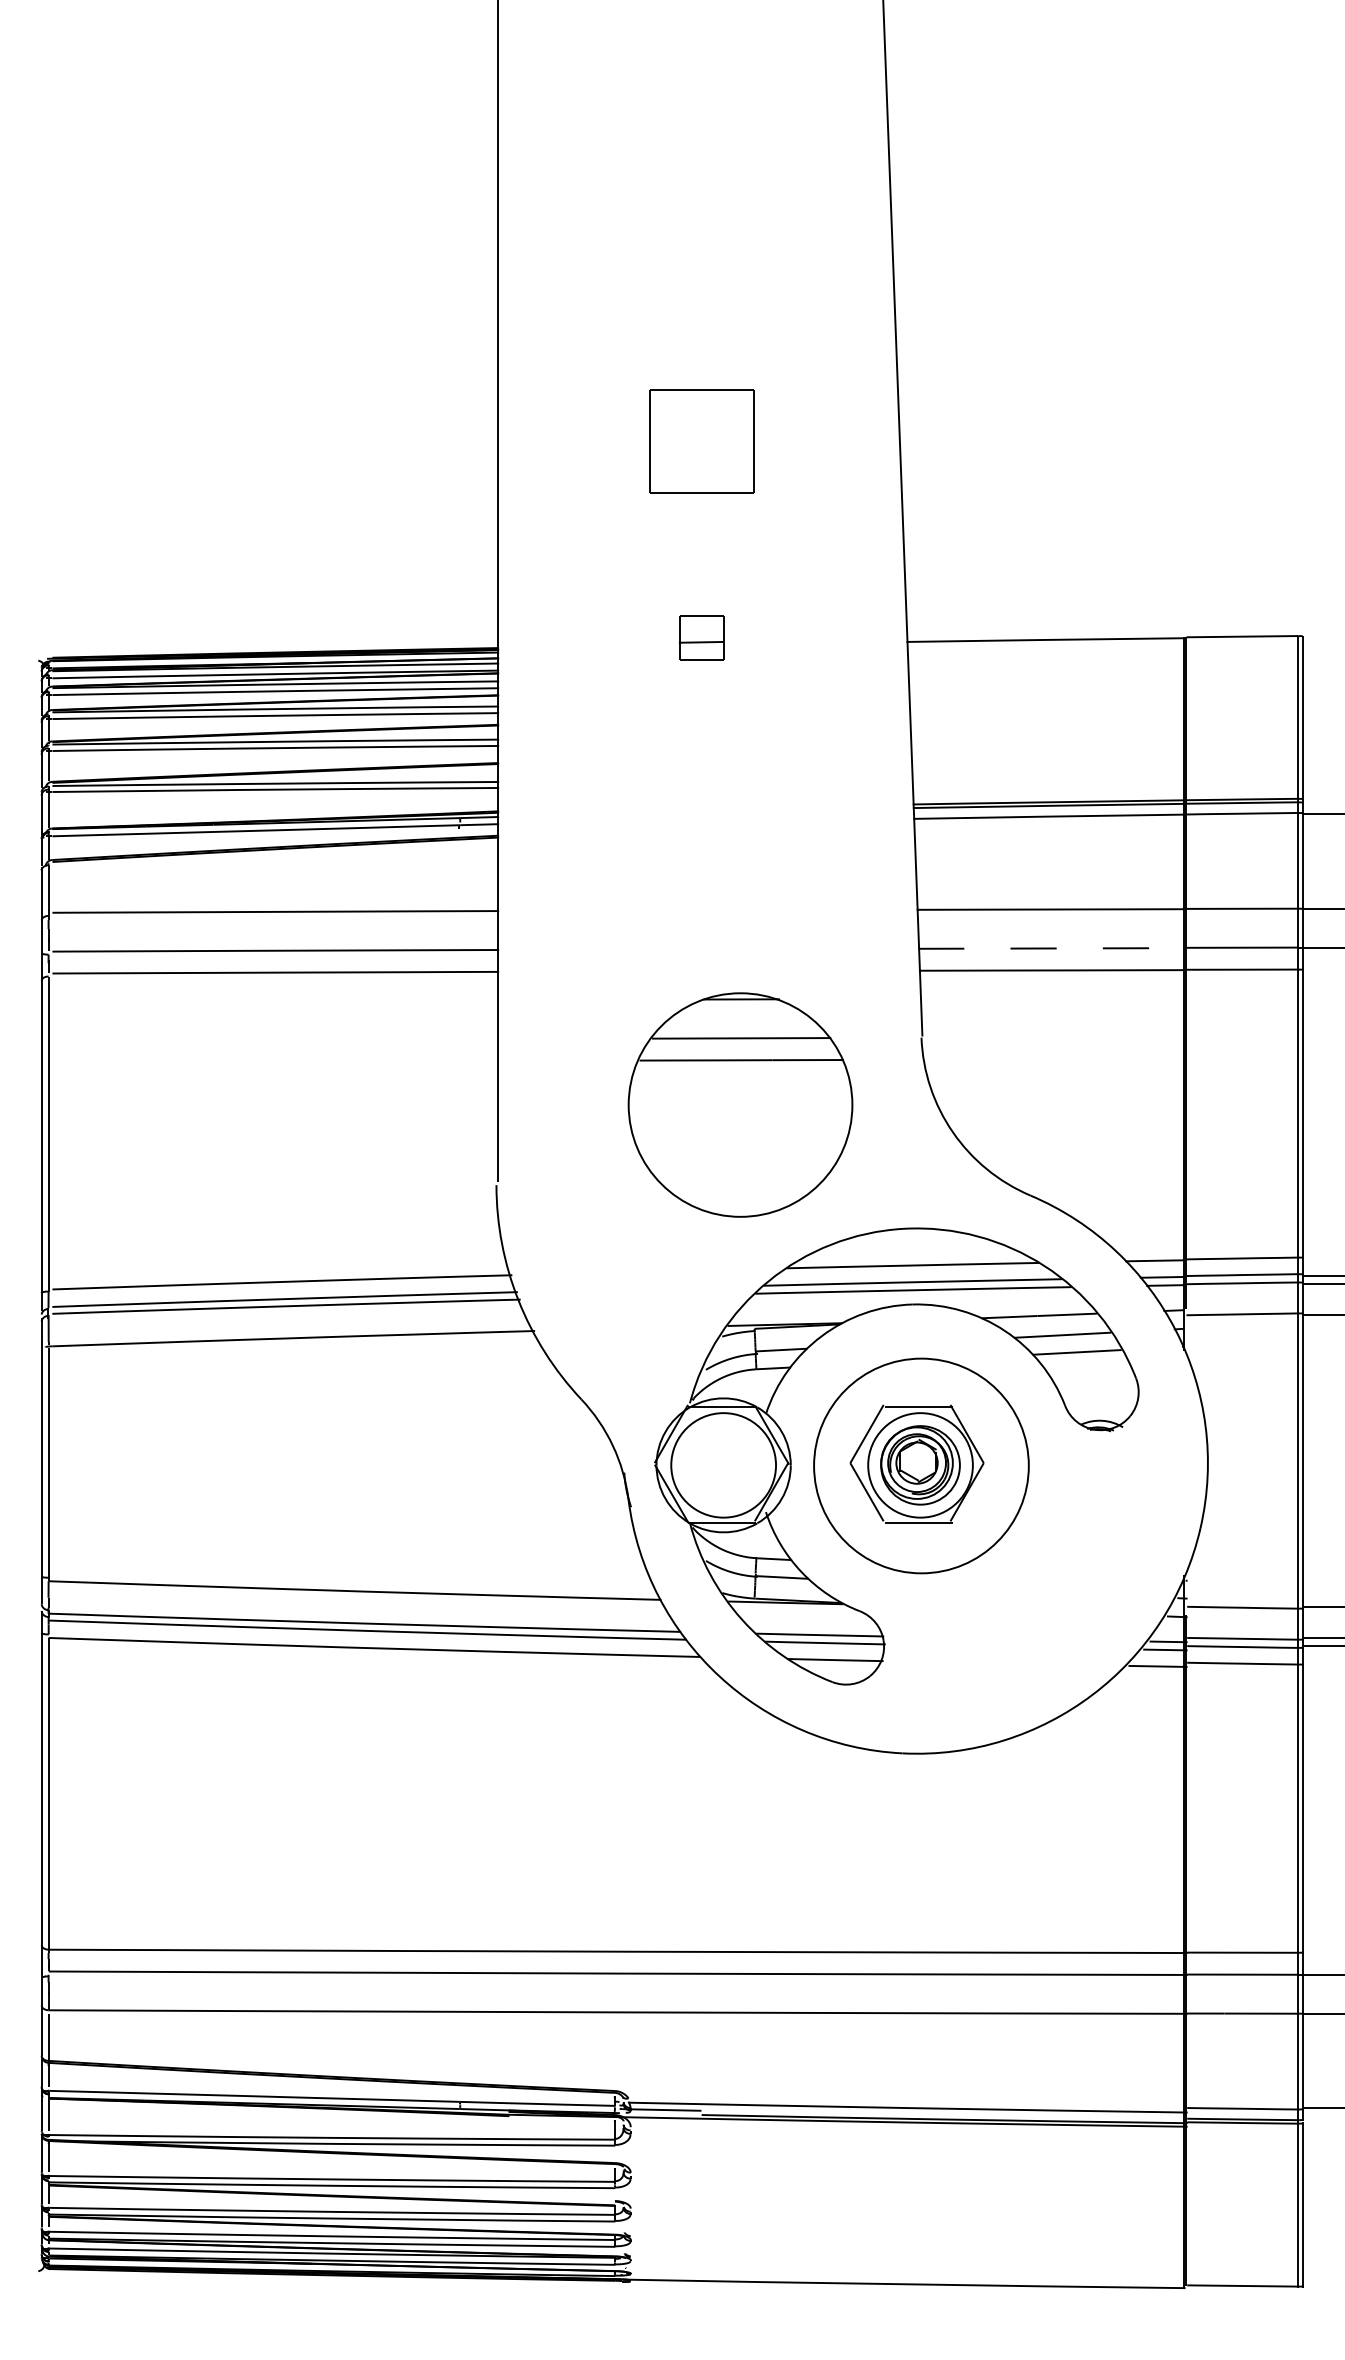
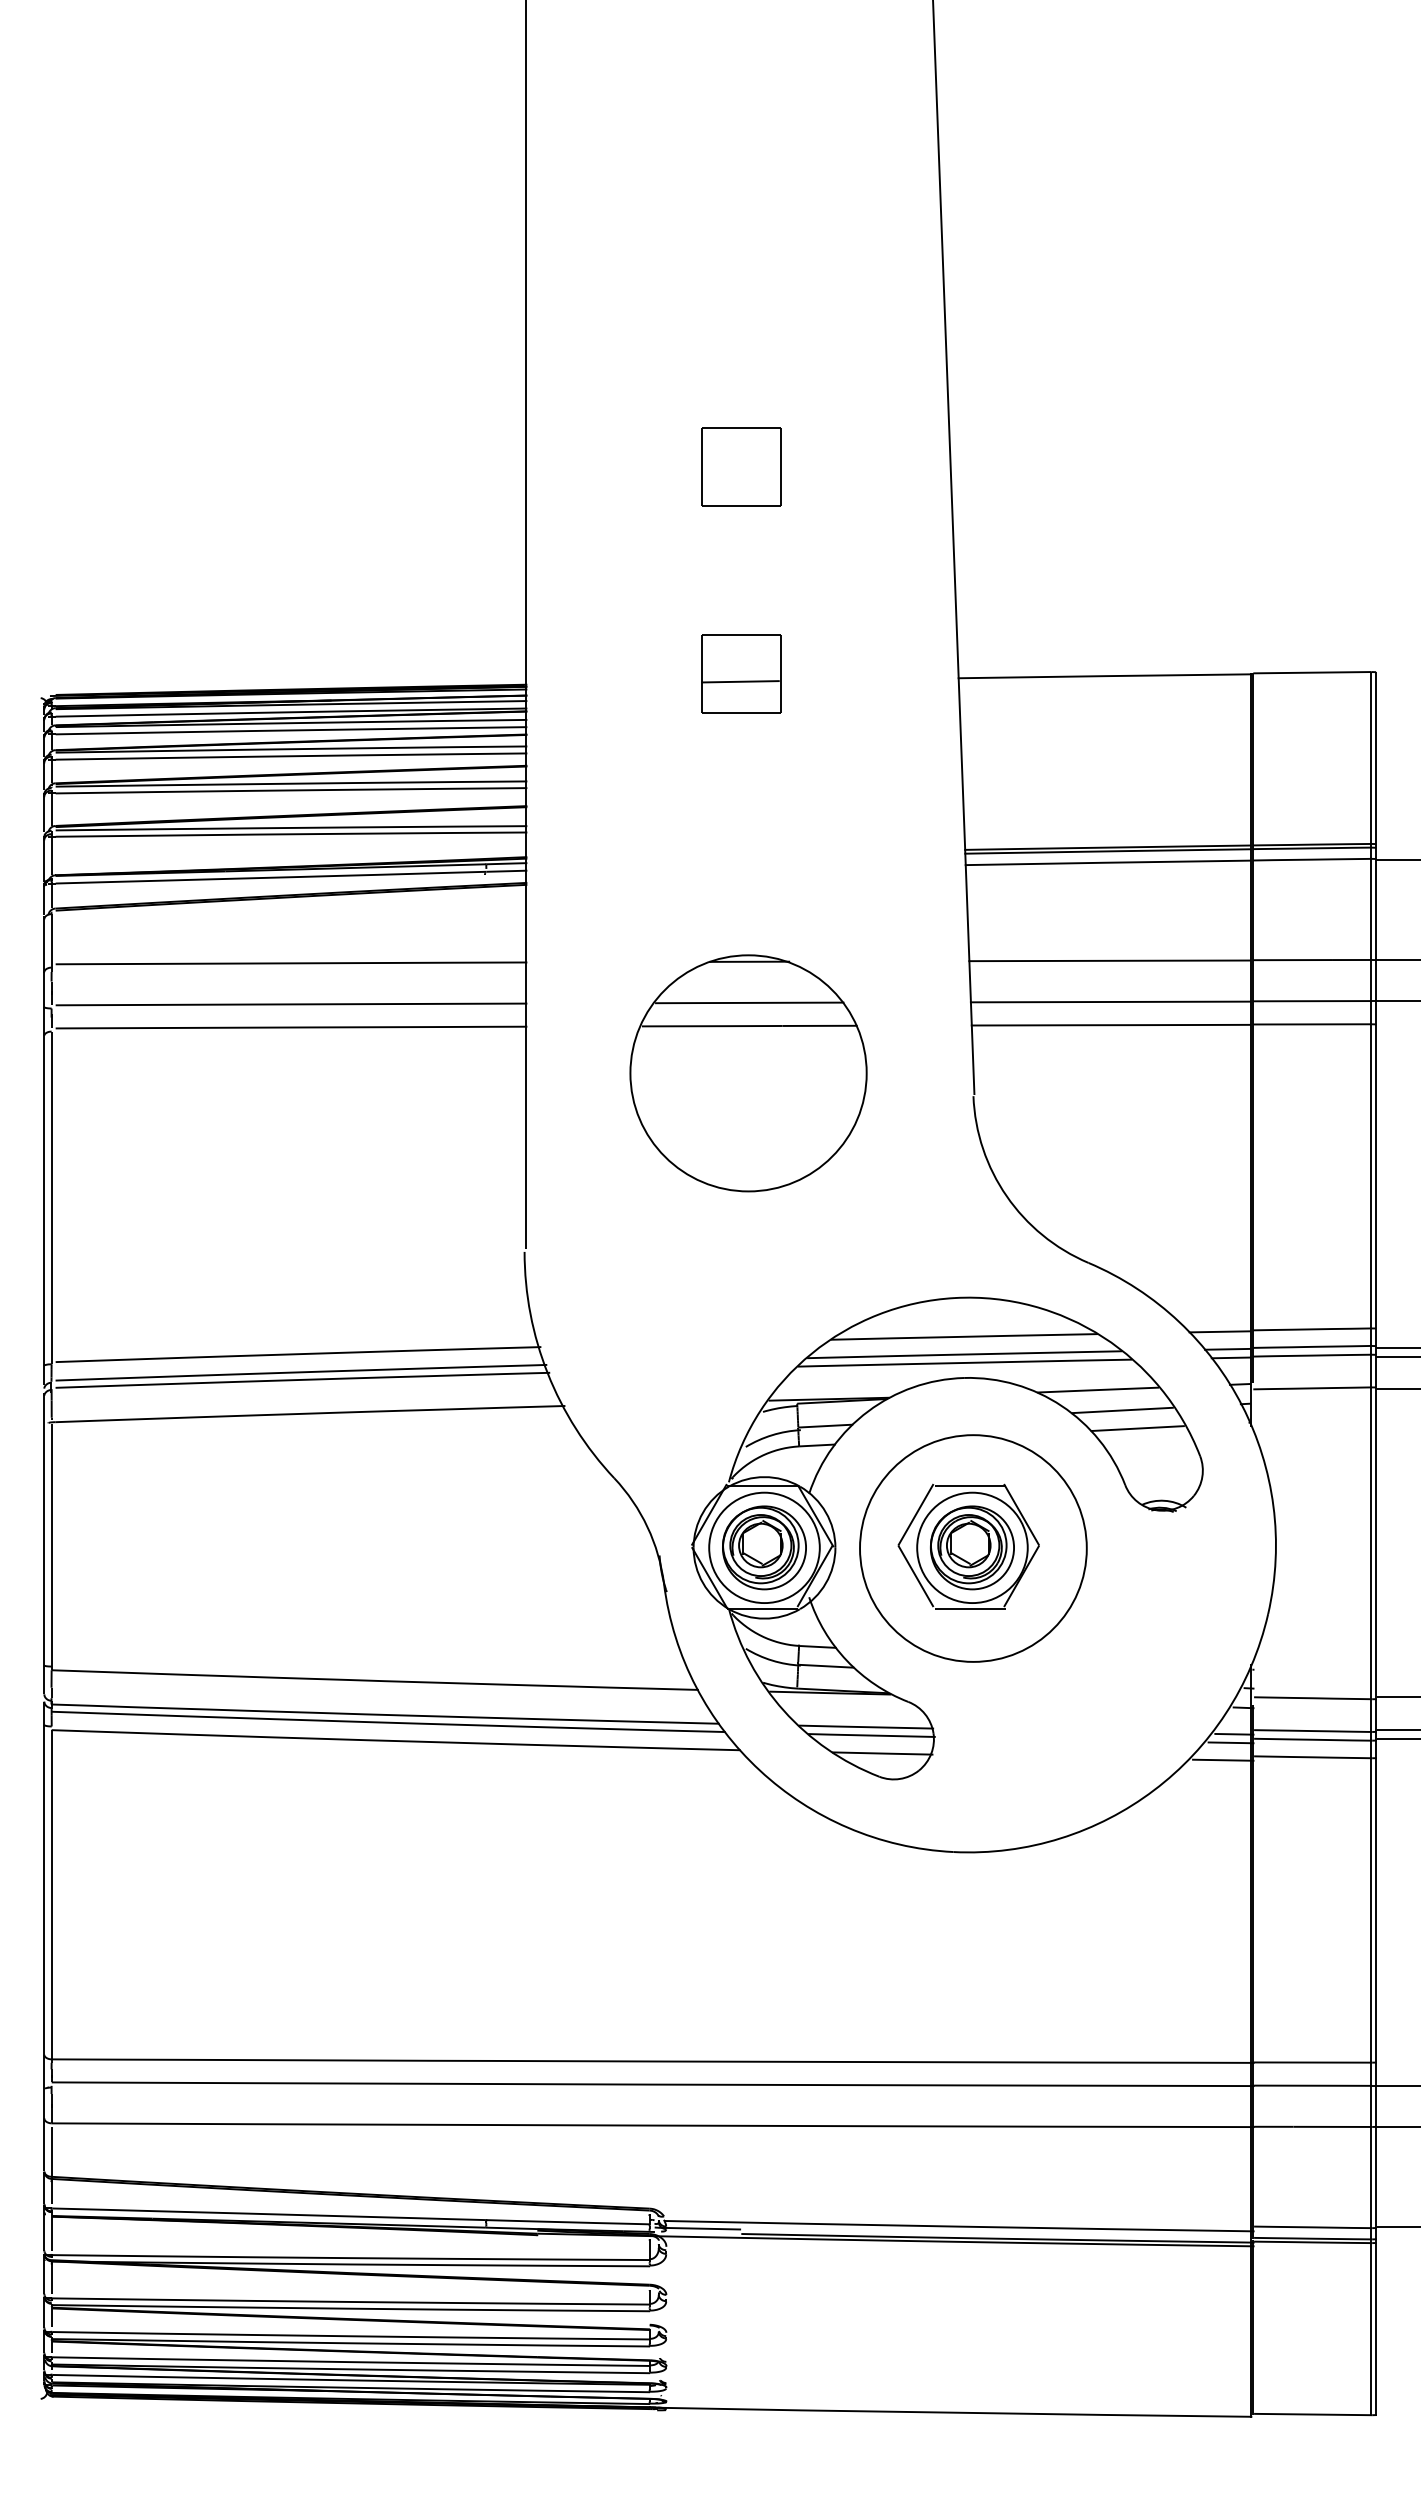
part: (701, 441) -> (741, 466), size x0.71
part: (701, 637) -> (741, 673), size x1.67
line: (1050, 948) -> (1109, 1002), dashed -> solid
part: (740, 1104) -> (748, 1072), moved
part: (723, 1465) -> (764, 1548), added

